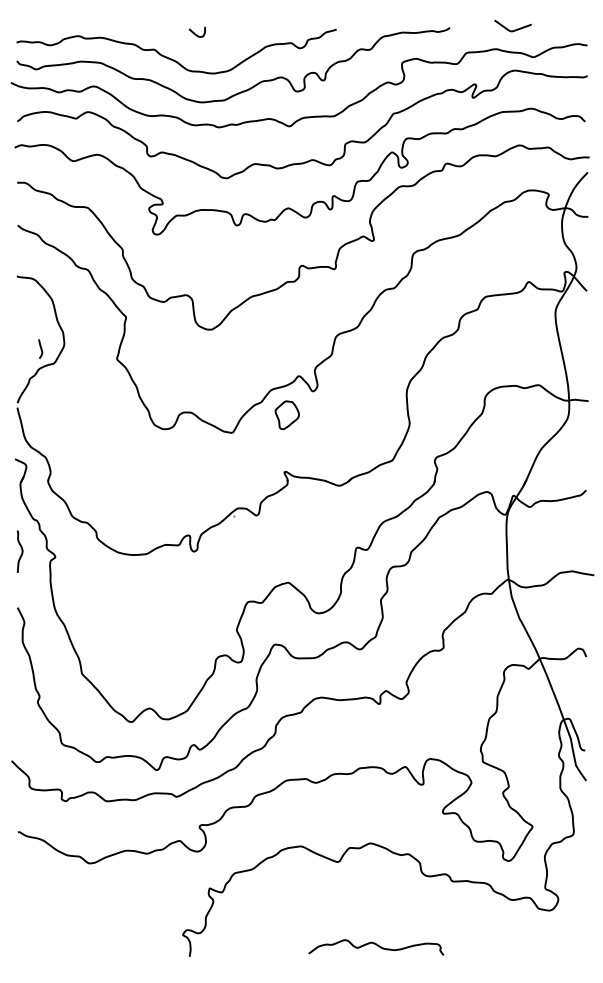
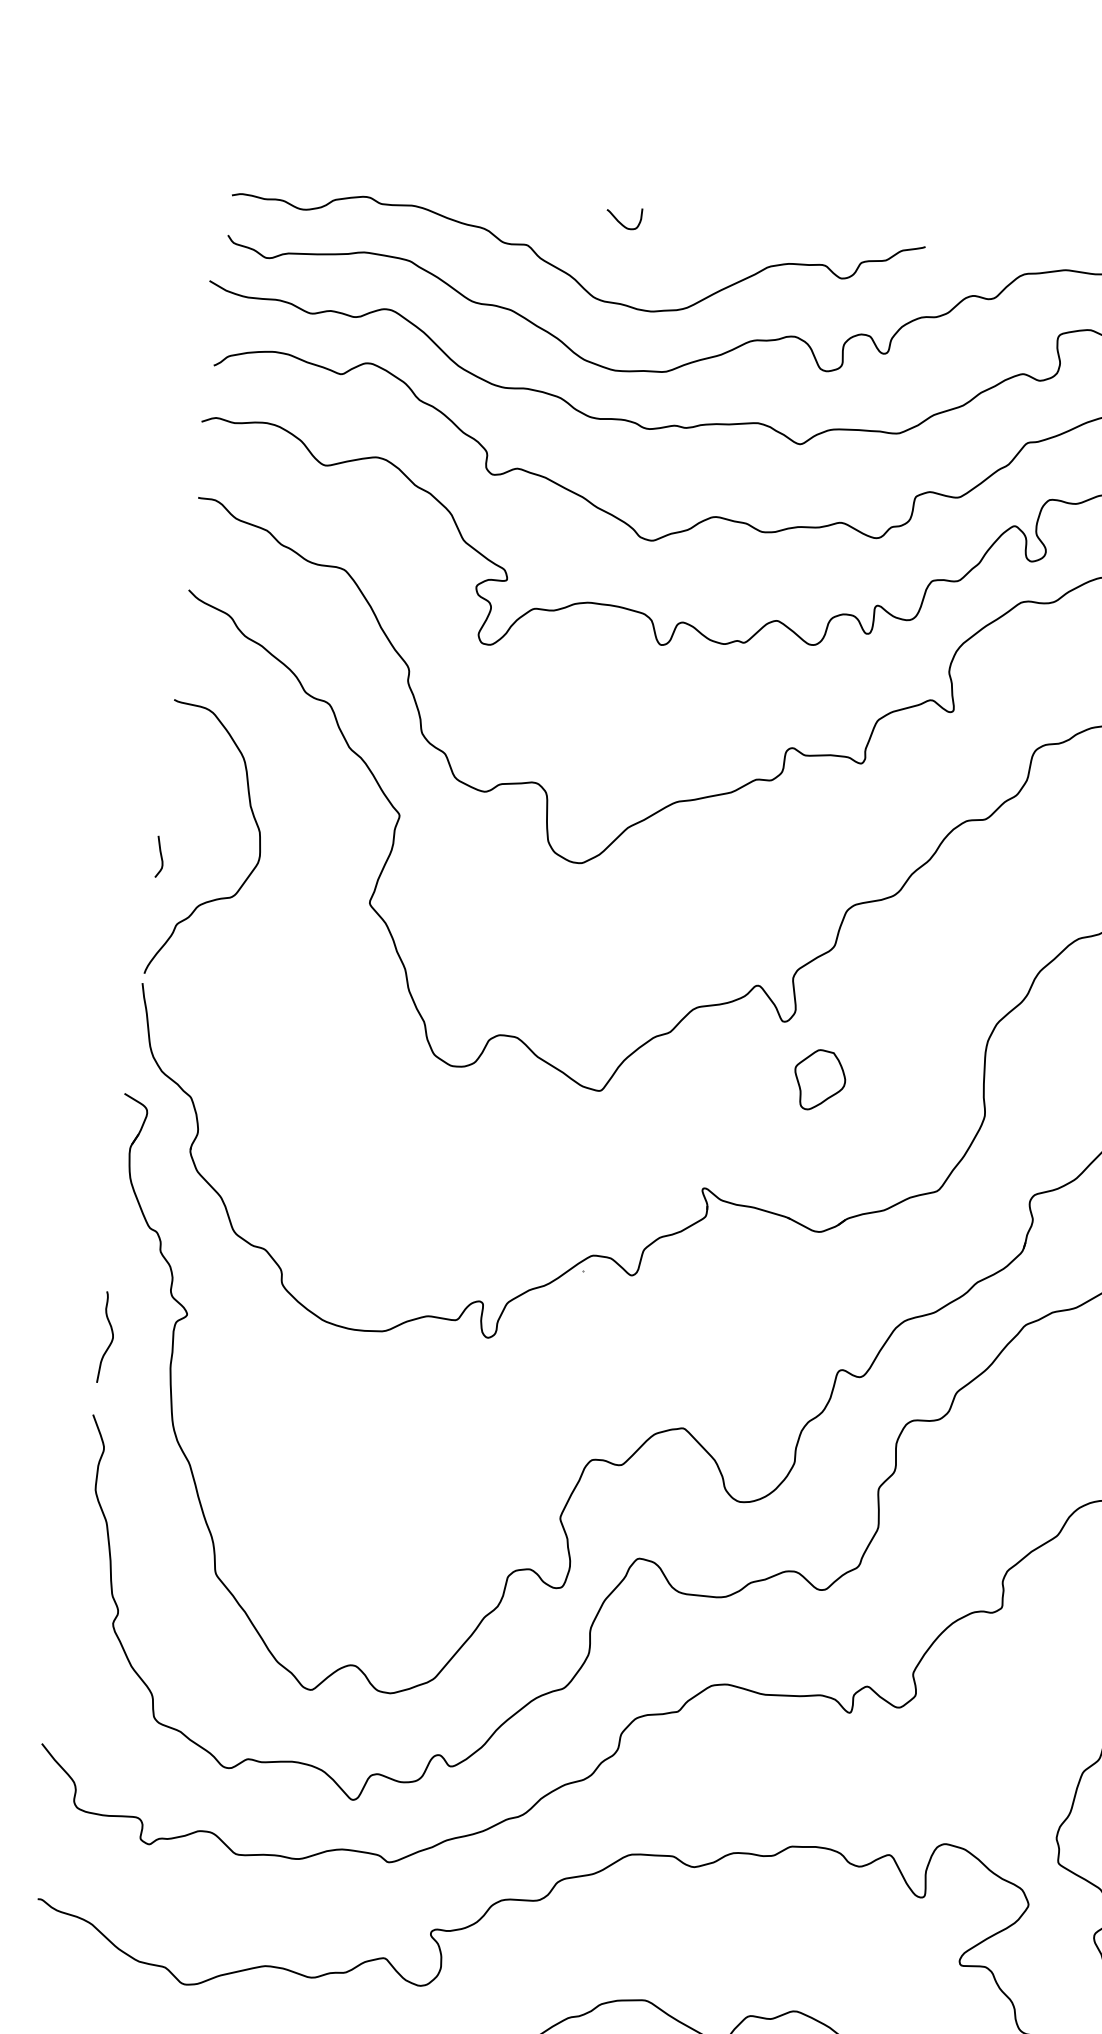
curve: (40, 348) -> (159, 855), moved
part: (286, 415) -> (817, 1080), moved
curve: (21, 551) -> (110, 1337), moved

